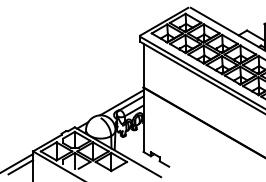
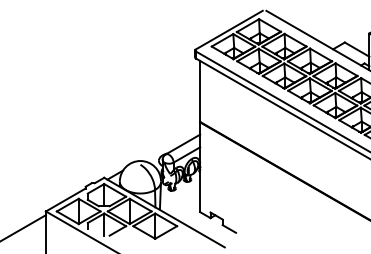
line: (121, 102) -> (169, 143), removed
line: (20, 167) -> (28, 233), removed

